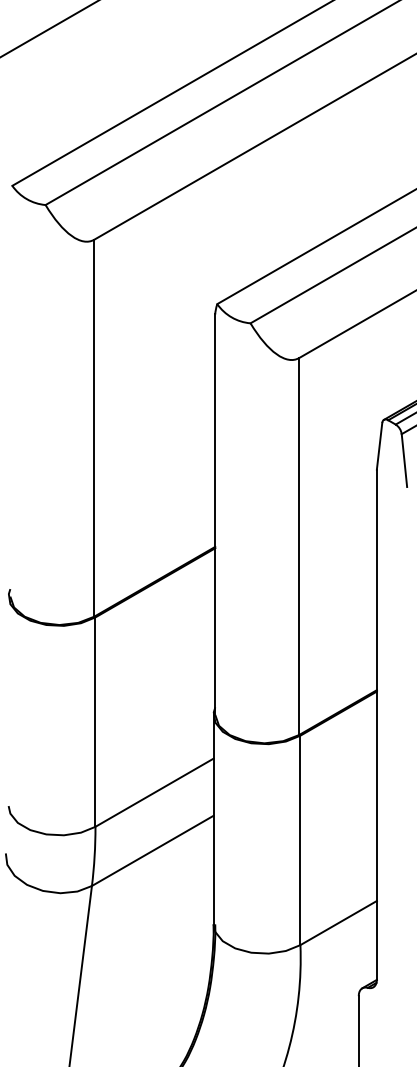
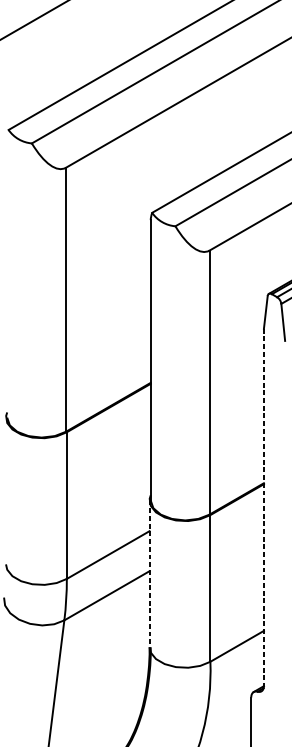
line: (376, 725) -> (263, 507), solid -> dashed
line: (213, 819) -> (149, 573), solid -> dashed

